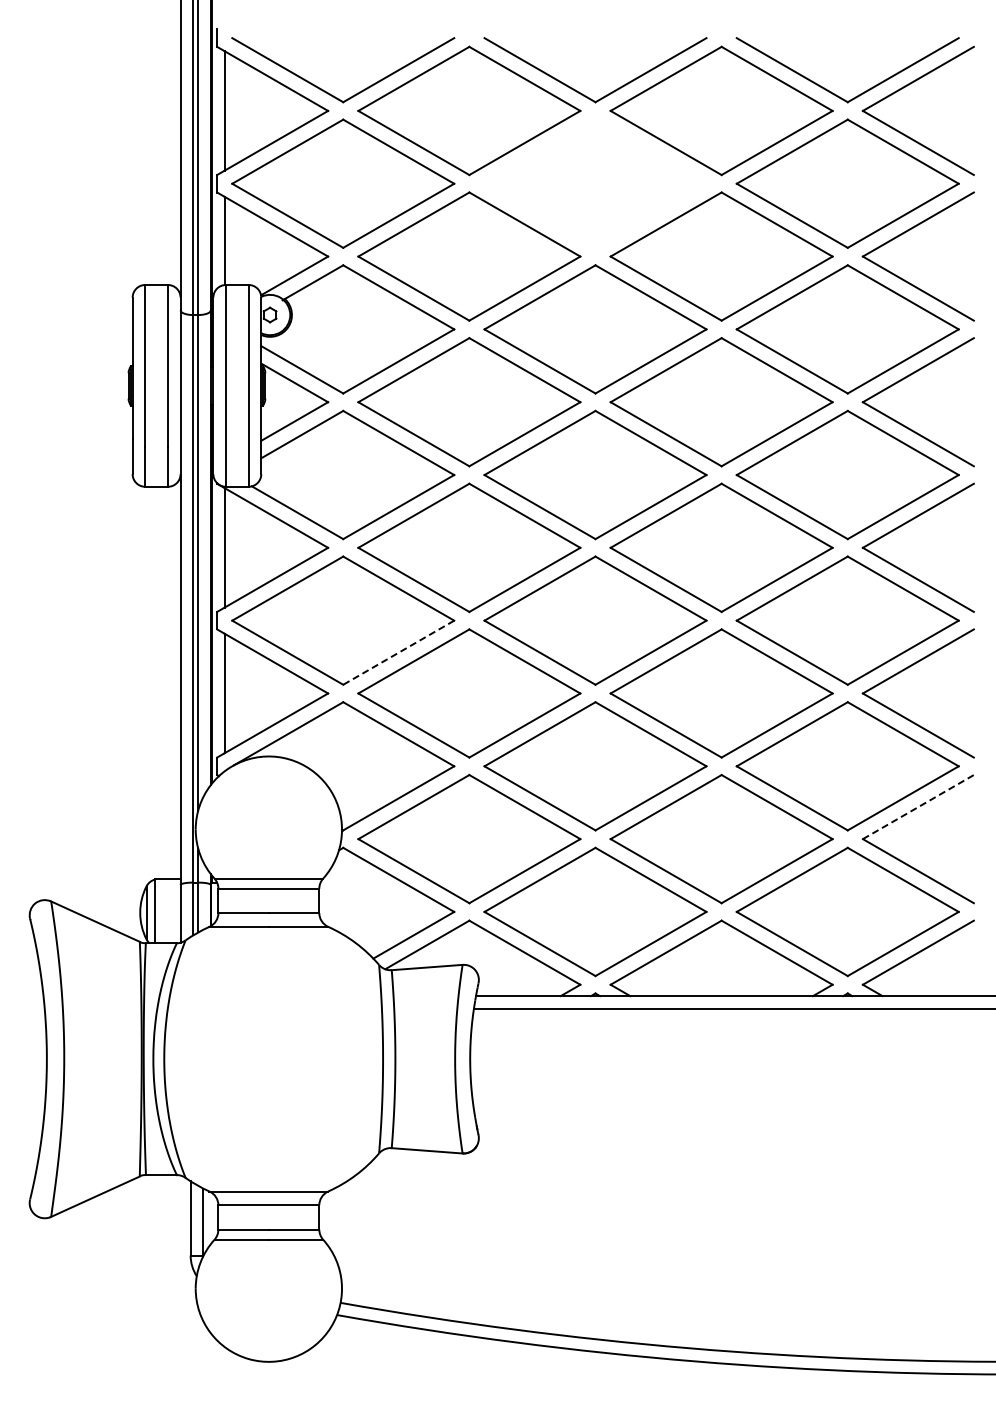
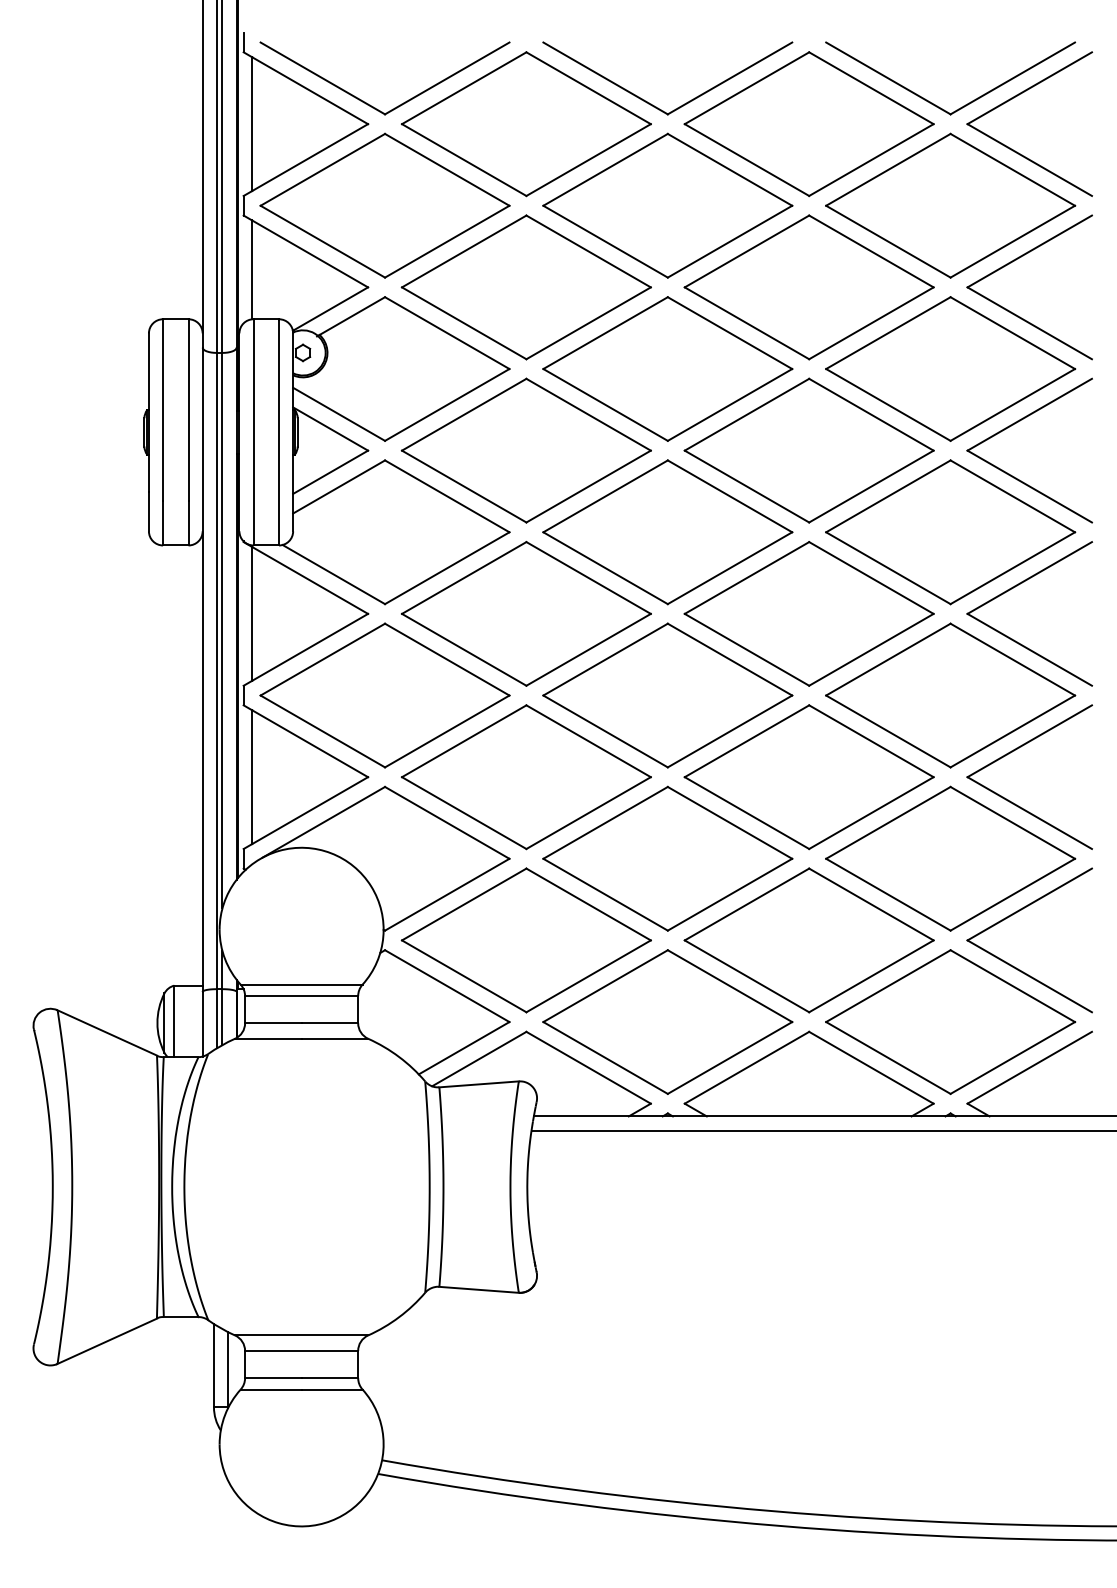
part: (595, 183) -> (667, 205), added
line: (398, 652) -> (446, 731), dashed -> solid
line: (918, 806) -> (1029, 903), dashed -> solid

